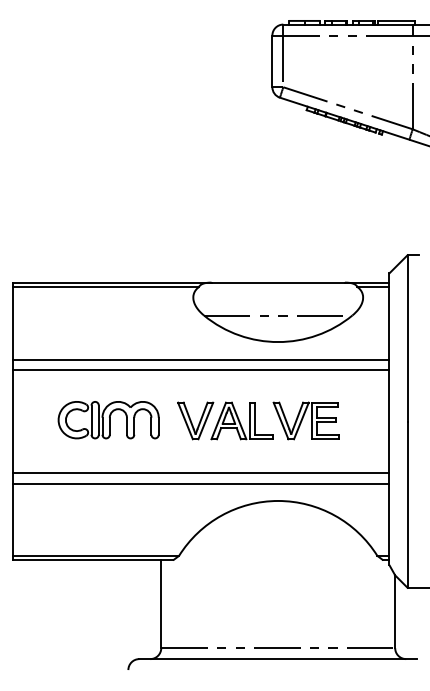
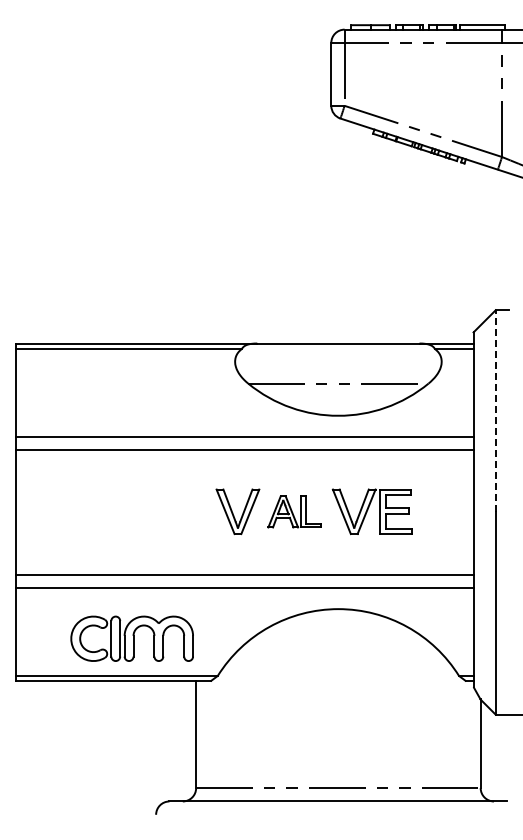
line: (407, 337) -> (495, 410), solid -> dashed
part: (108, 419) -> (131, 638), moved
part: (242, 420) -> (294, 511), size x0.7

